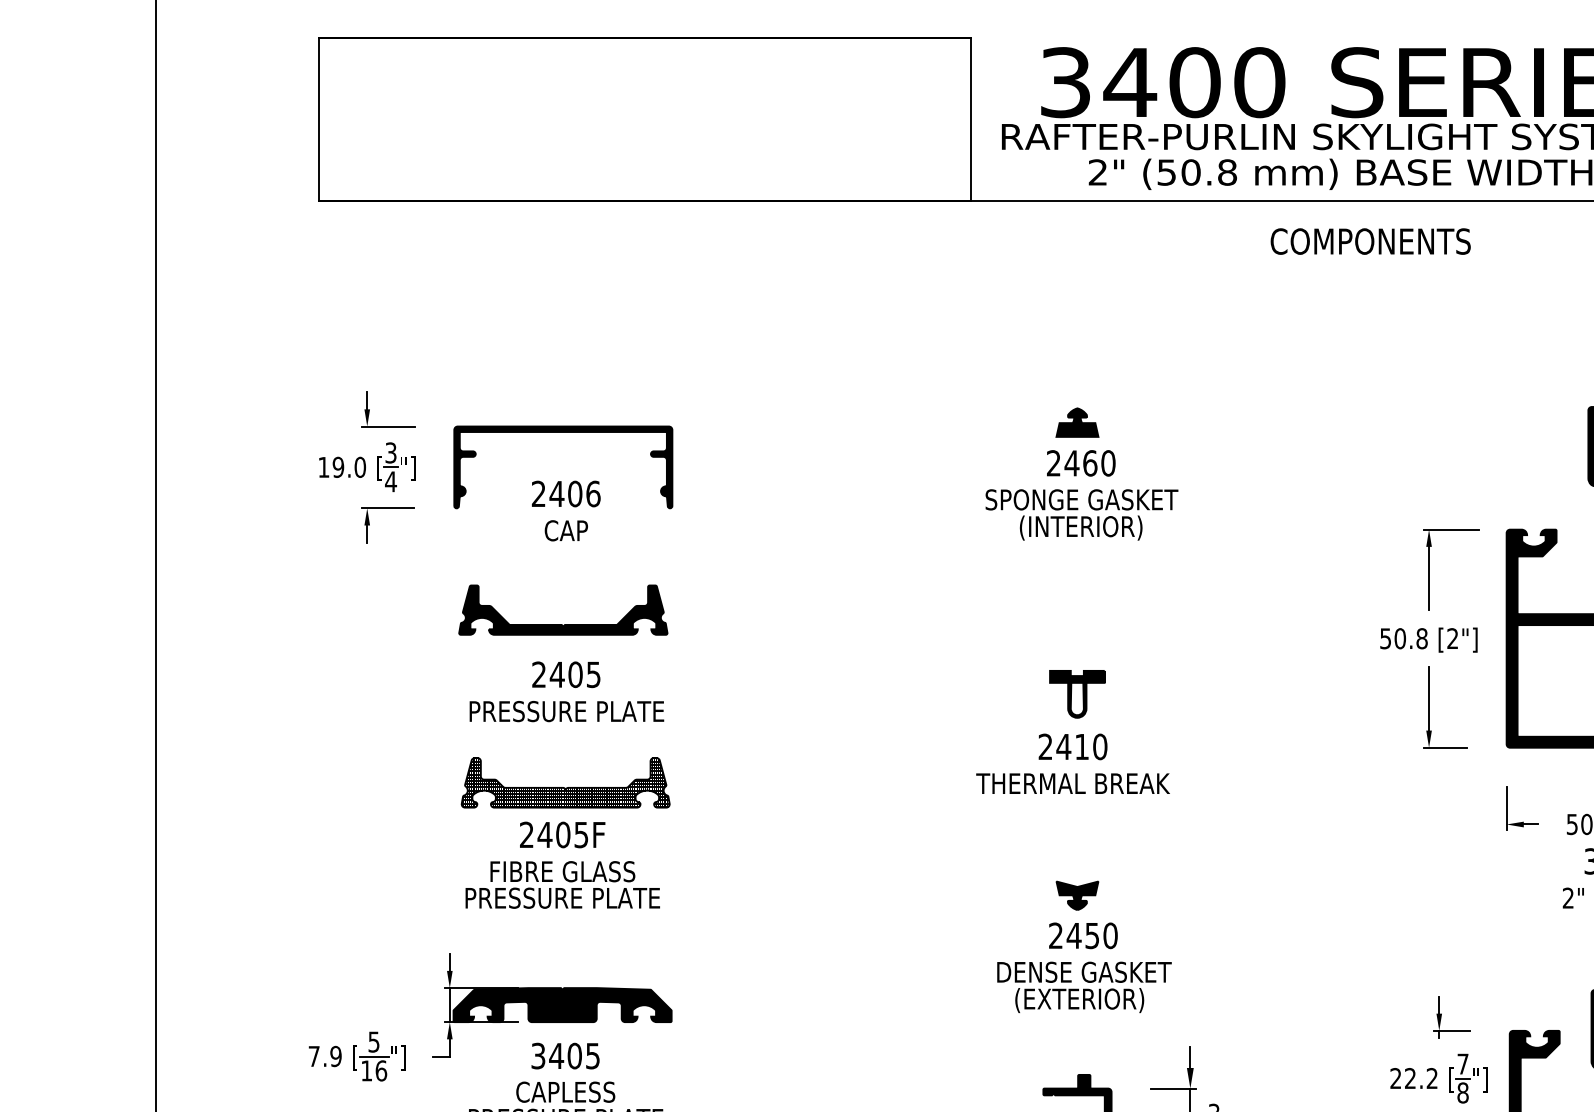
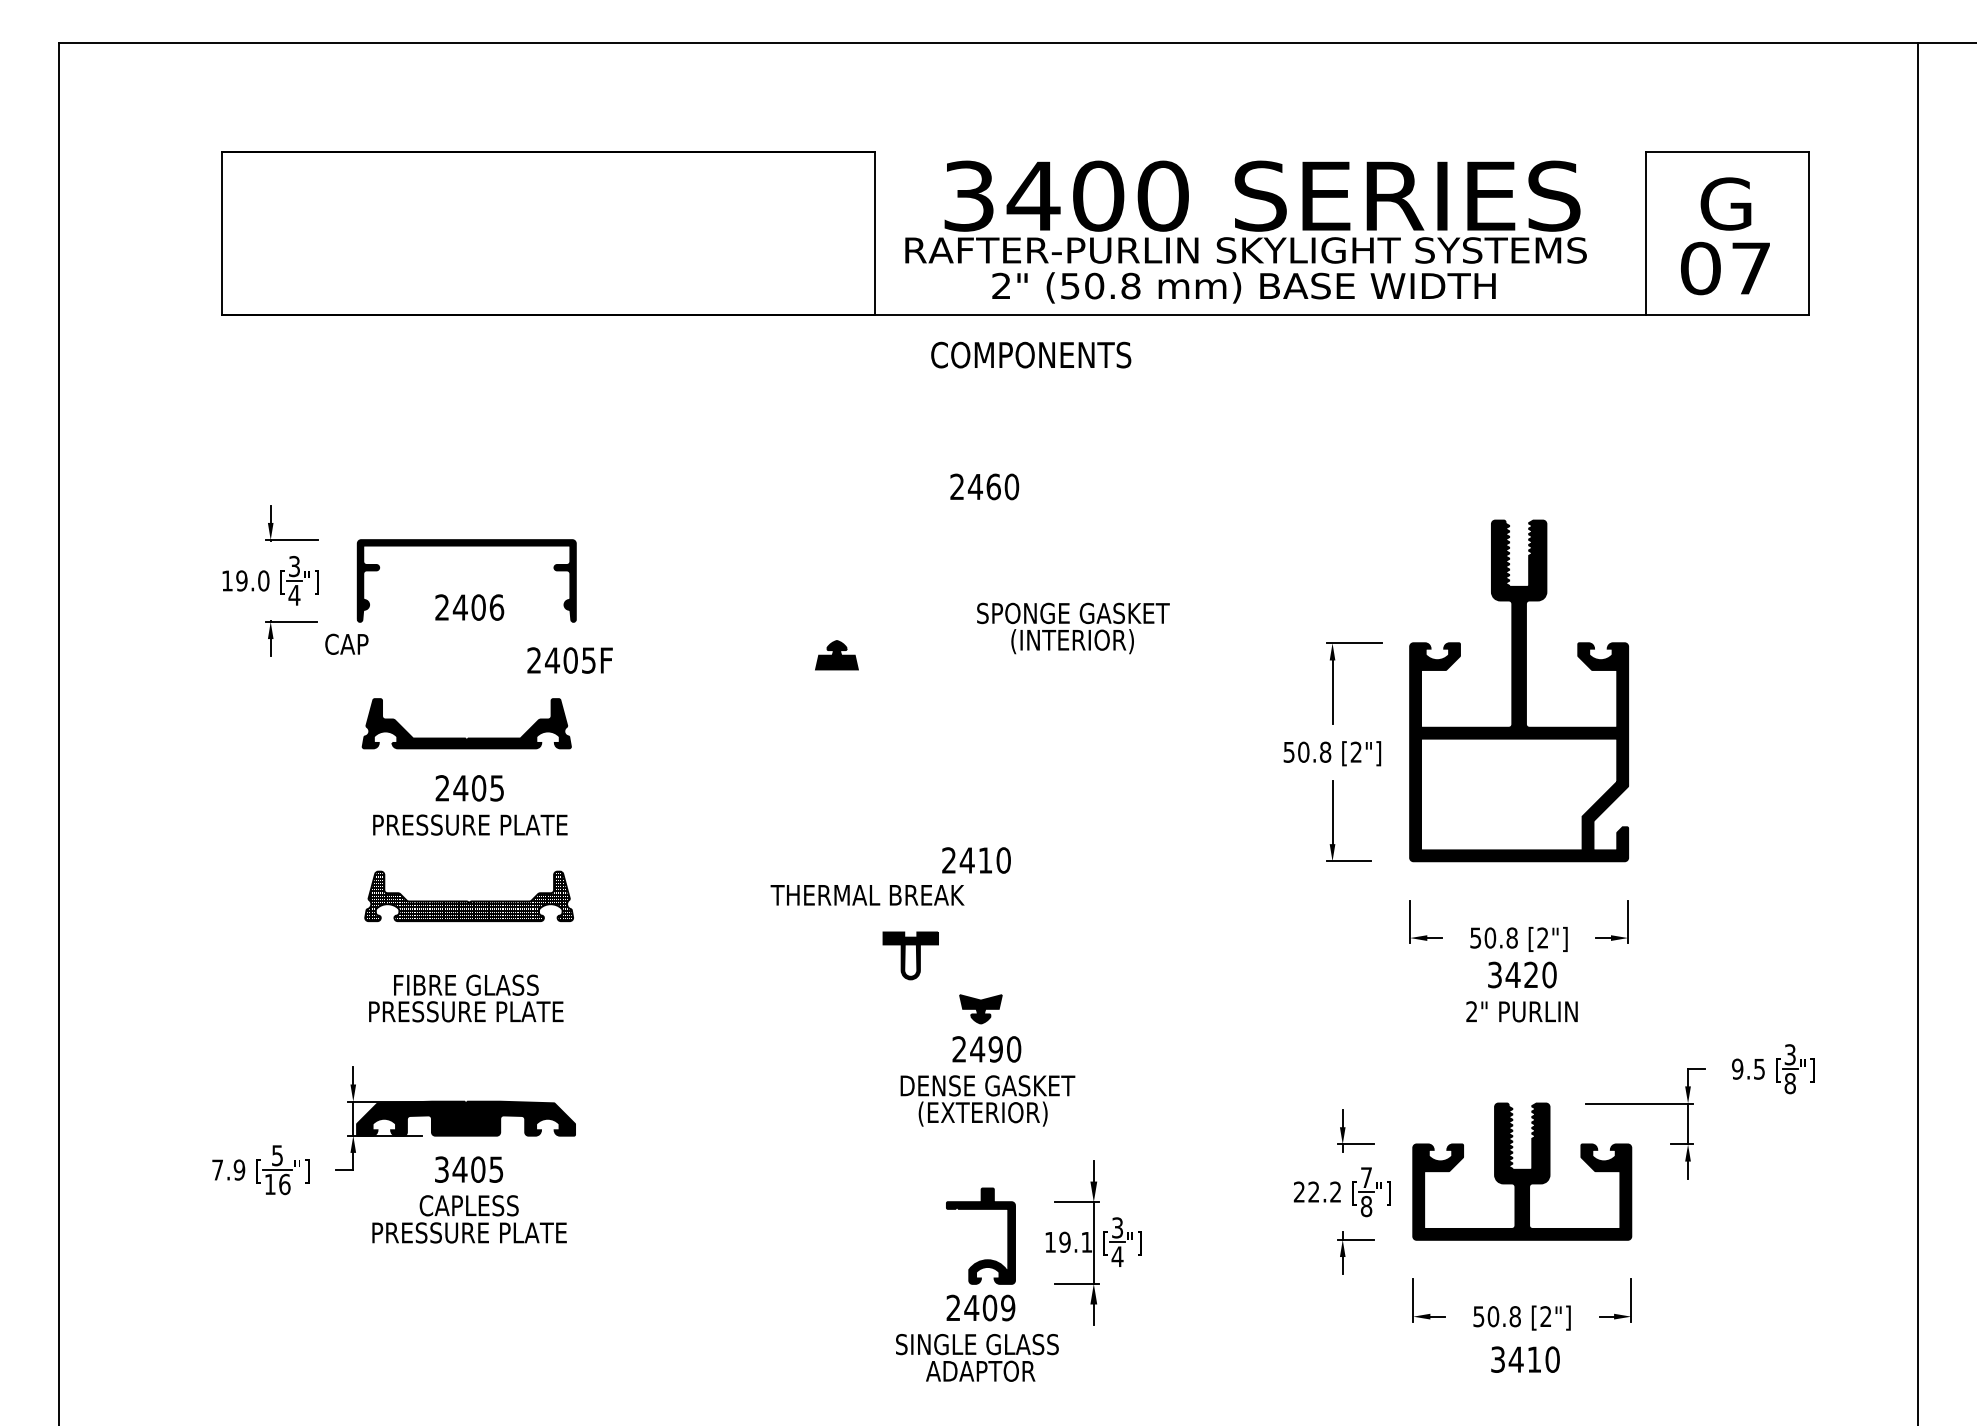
text: (1371, 240) -> (1031, 354), moved
part: (1077, 422) -> (836, 655), moved
text: (1081, 462) -> (984, 486), moved
text: (1082, 514) -> (1073, 628), moved
text: (566, 529) -> (346, 643), moved
part: (1077, 693) -> (910, 955), moved
text: (1073, 783) -> (867, 895), moved
text: (562, 834) -> (569, 660), moved
text: (1092, 935) -> (995, 1049), 2450 -> 2490

